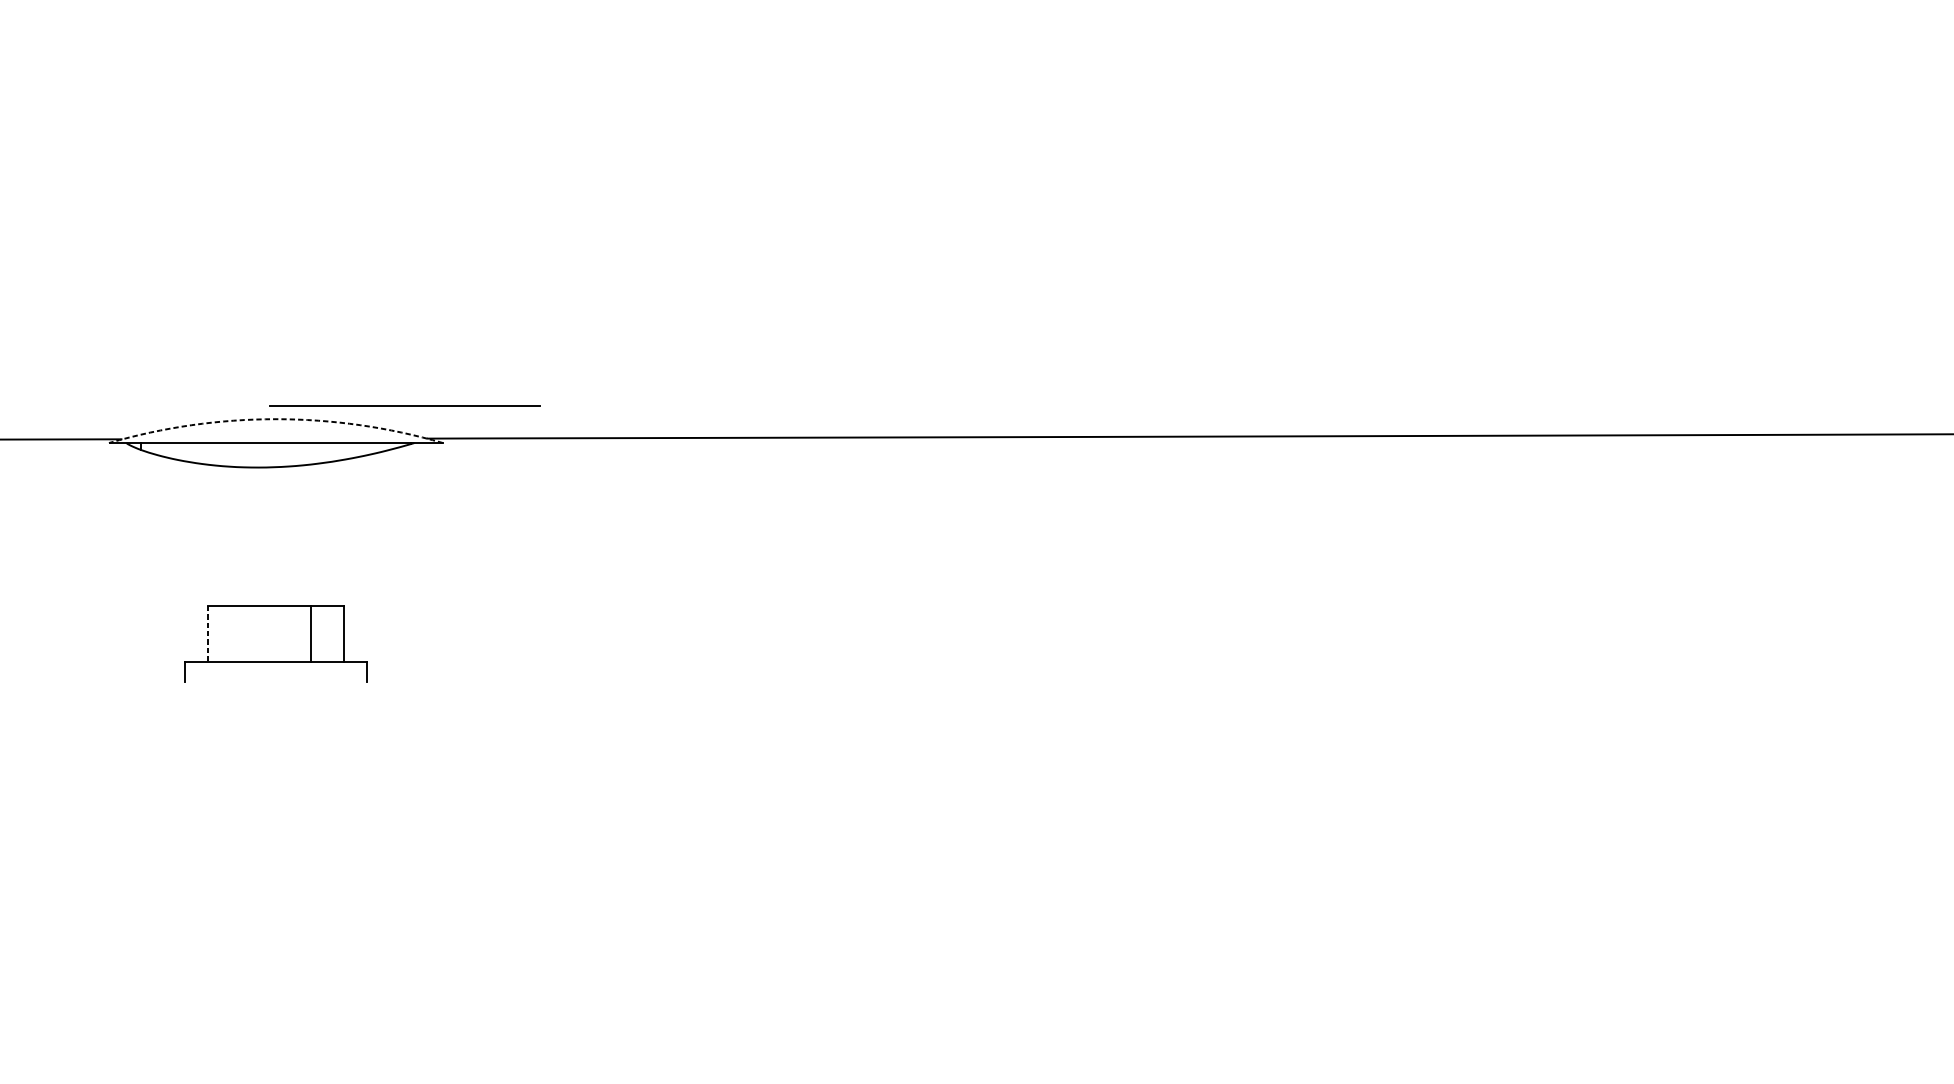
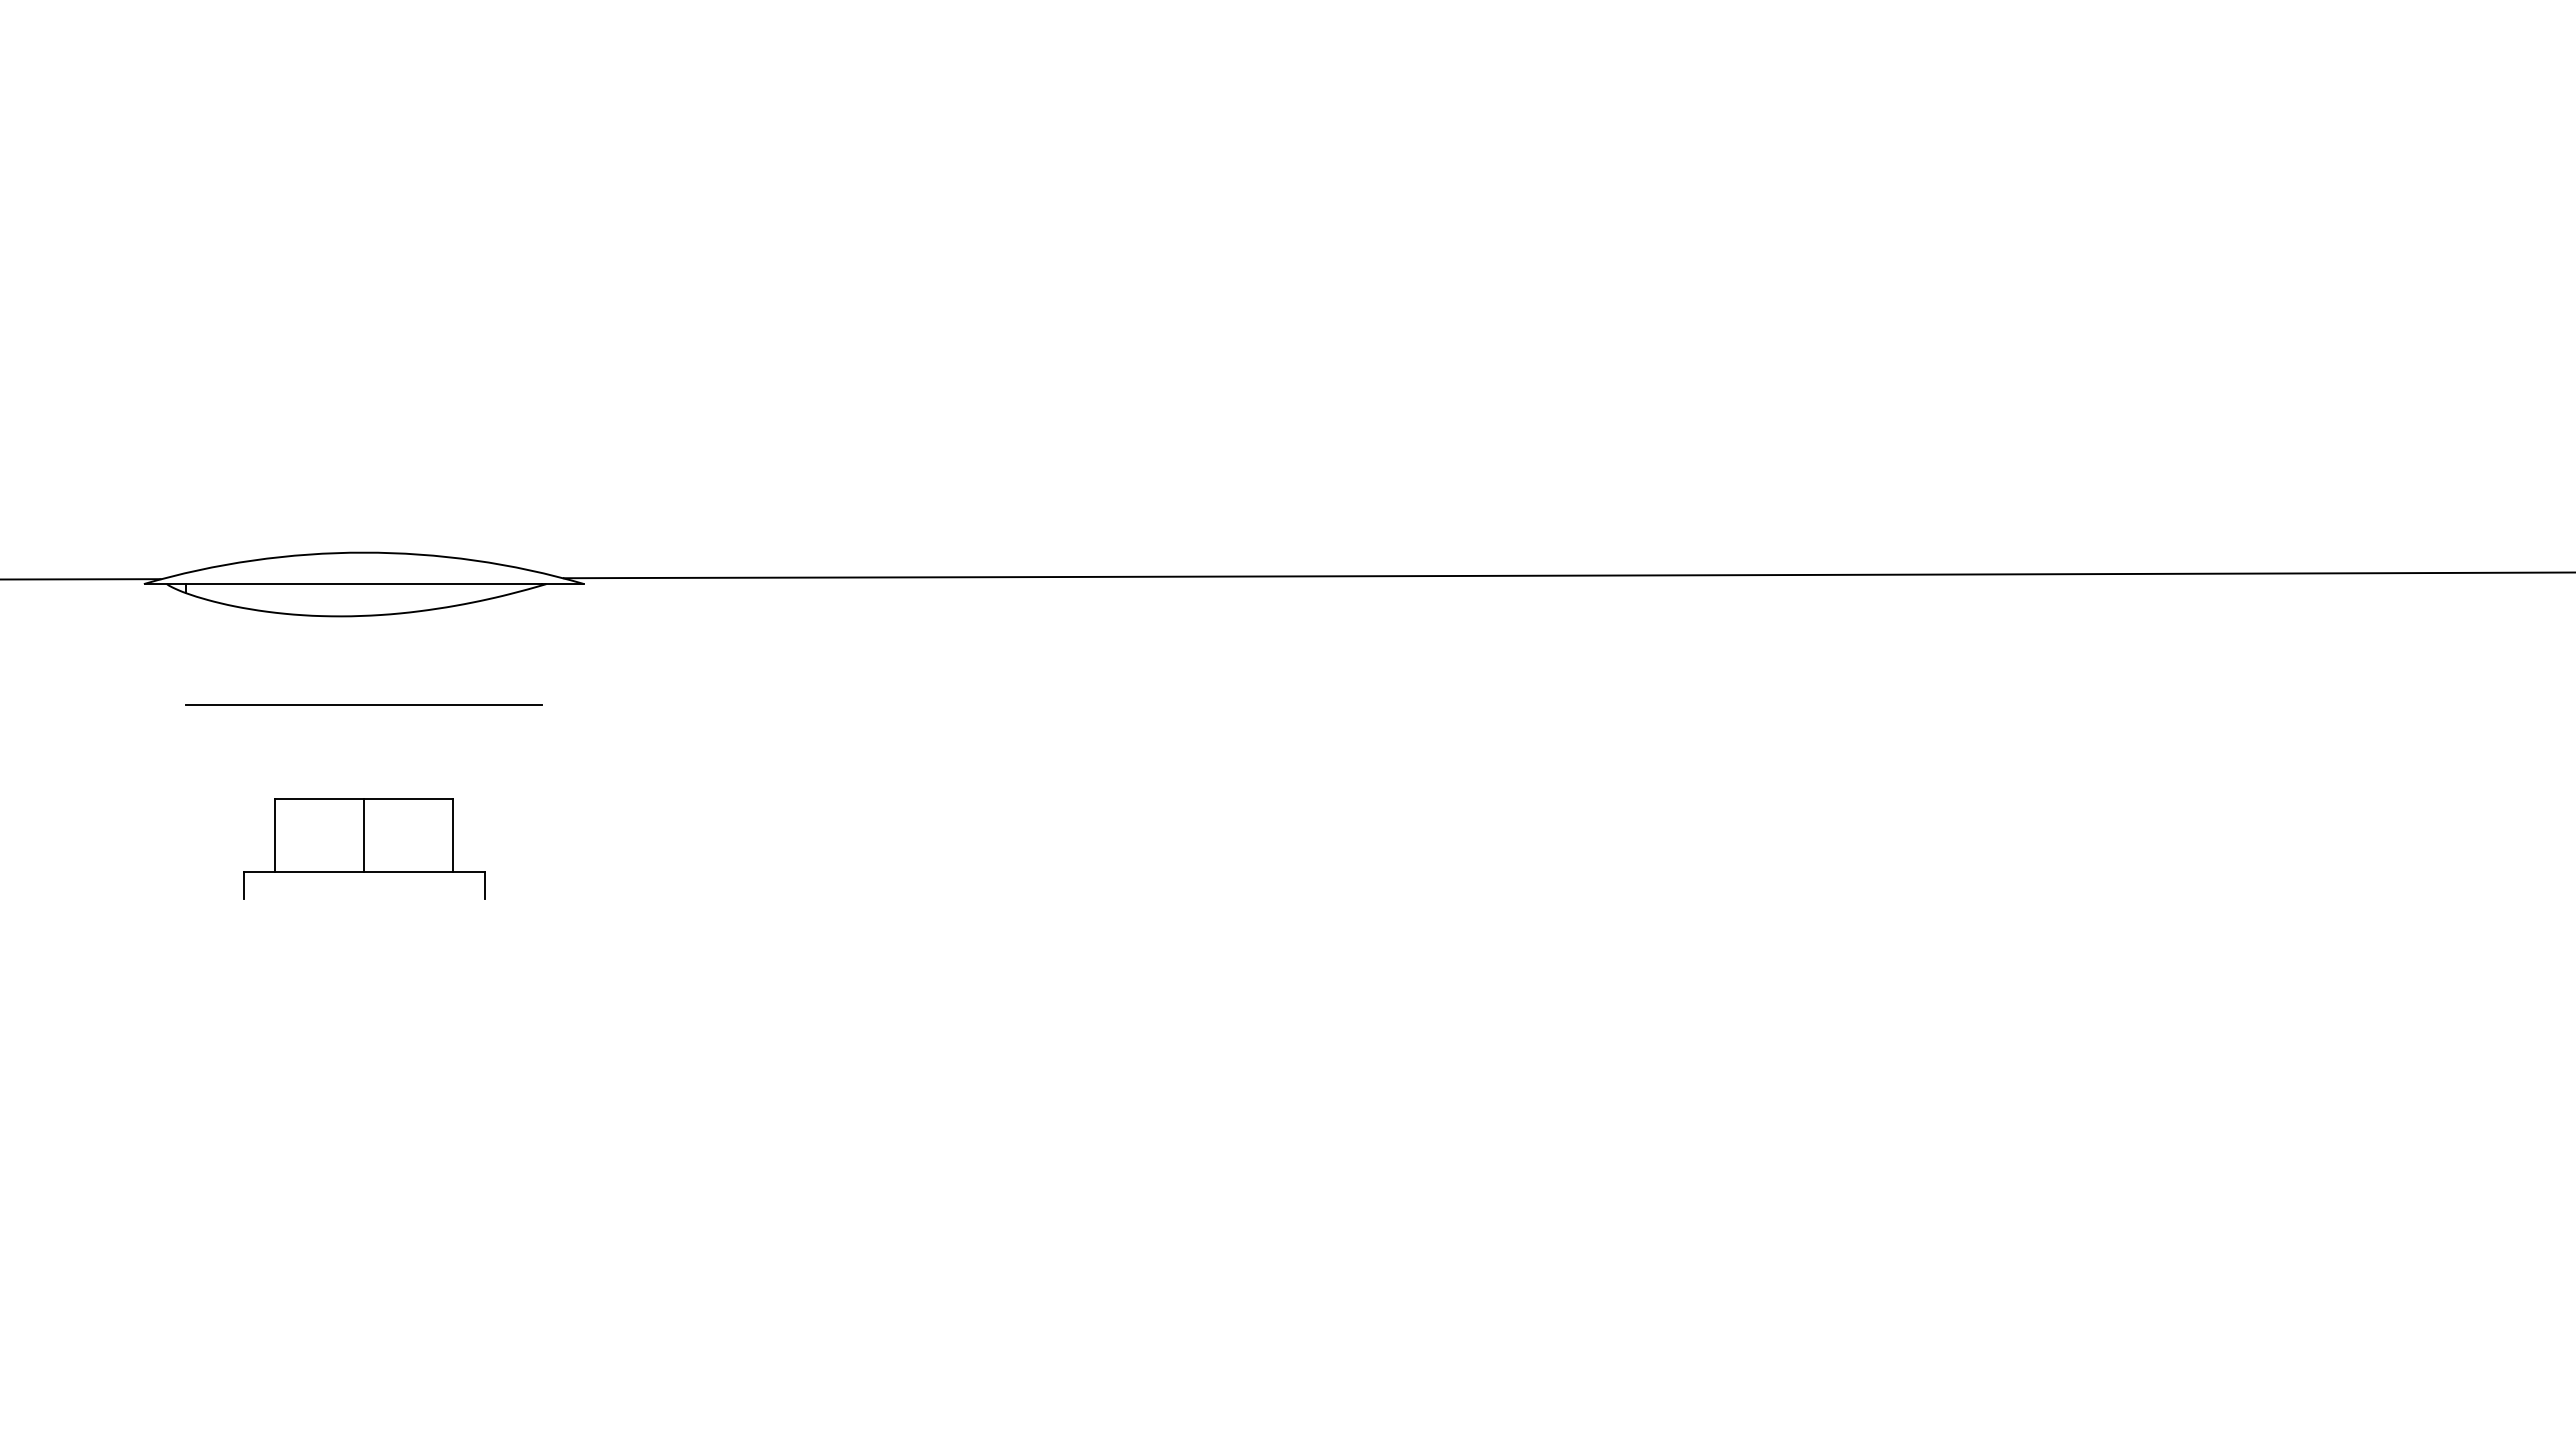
line: (404, 405) -> (363, 704), moved
arc: (276, 419) -> (364, 552), dashed -> solid
line: (208, 633) -> (274, 835), dashed -> solid
line: (311, 633) -> (364, 835), moved

